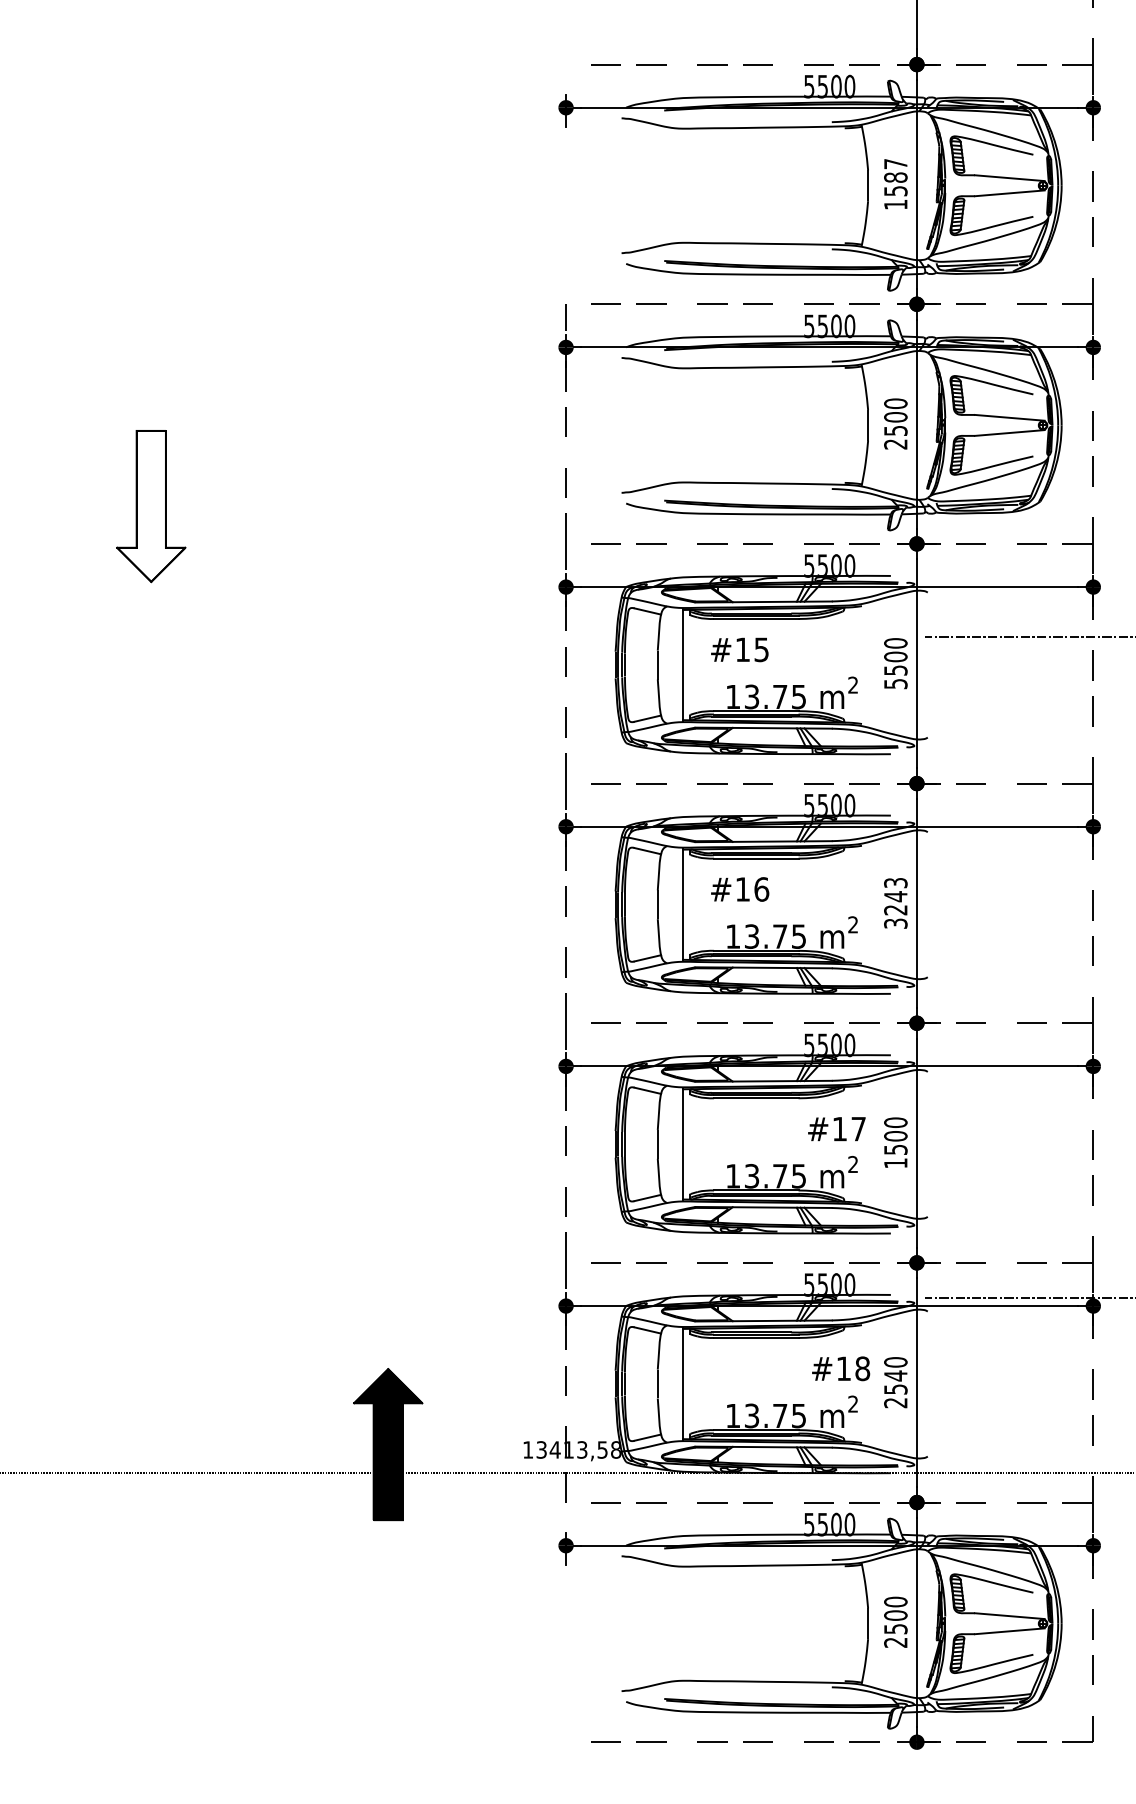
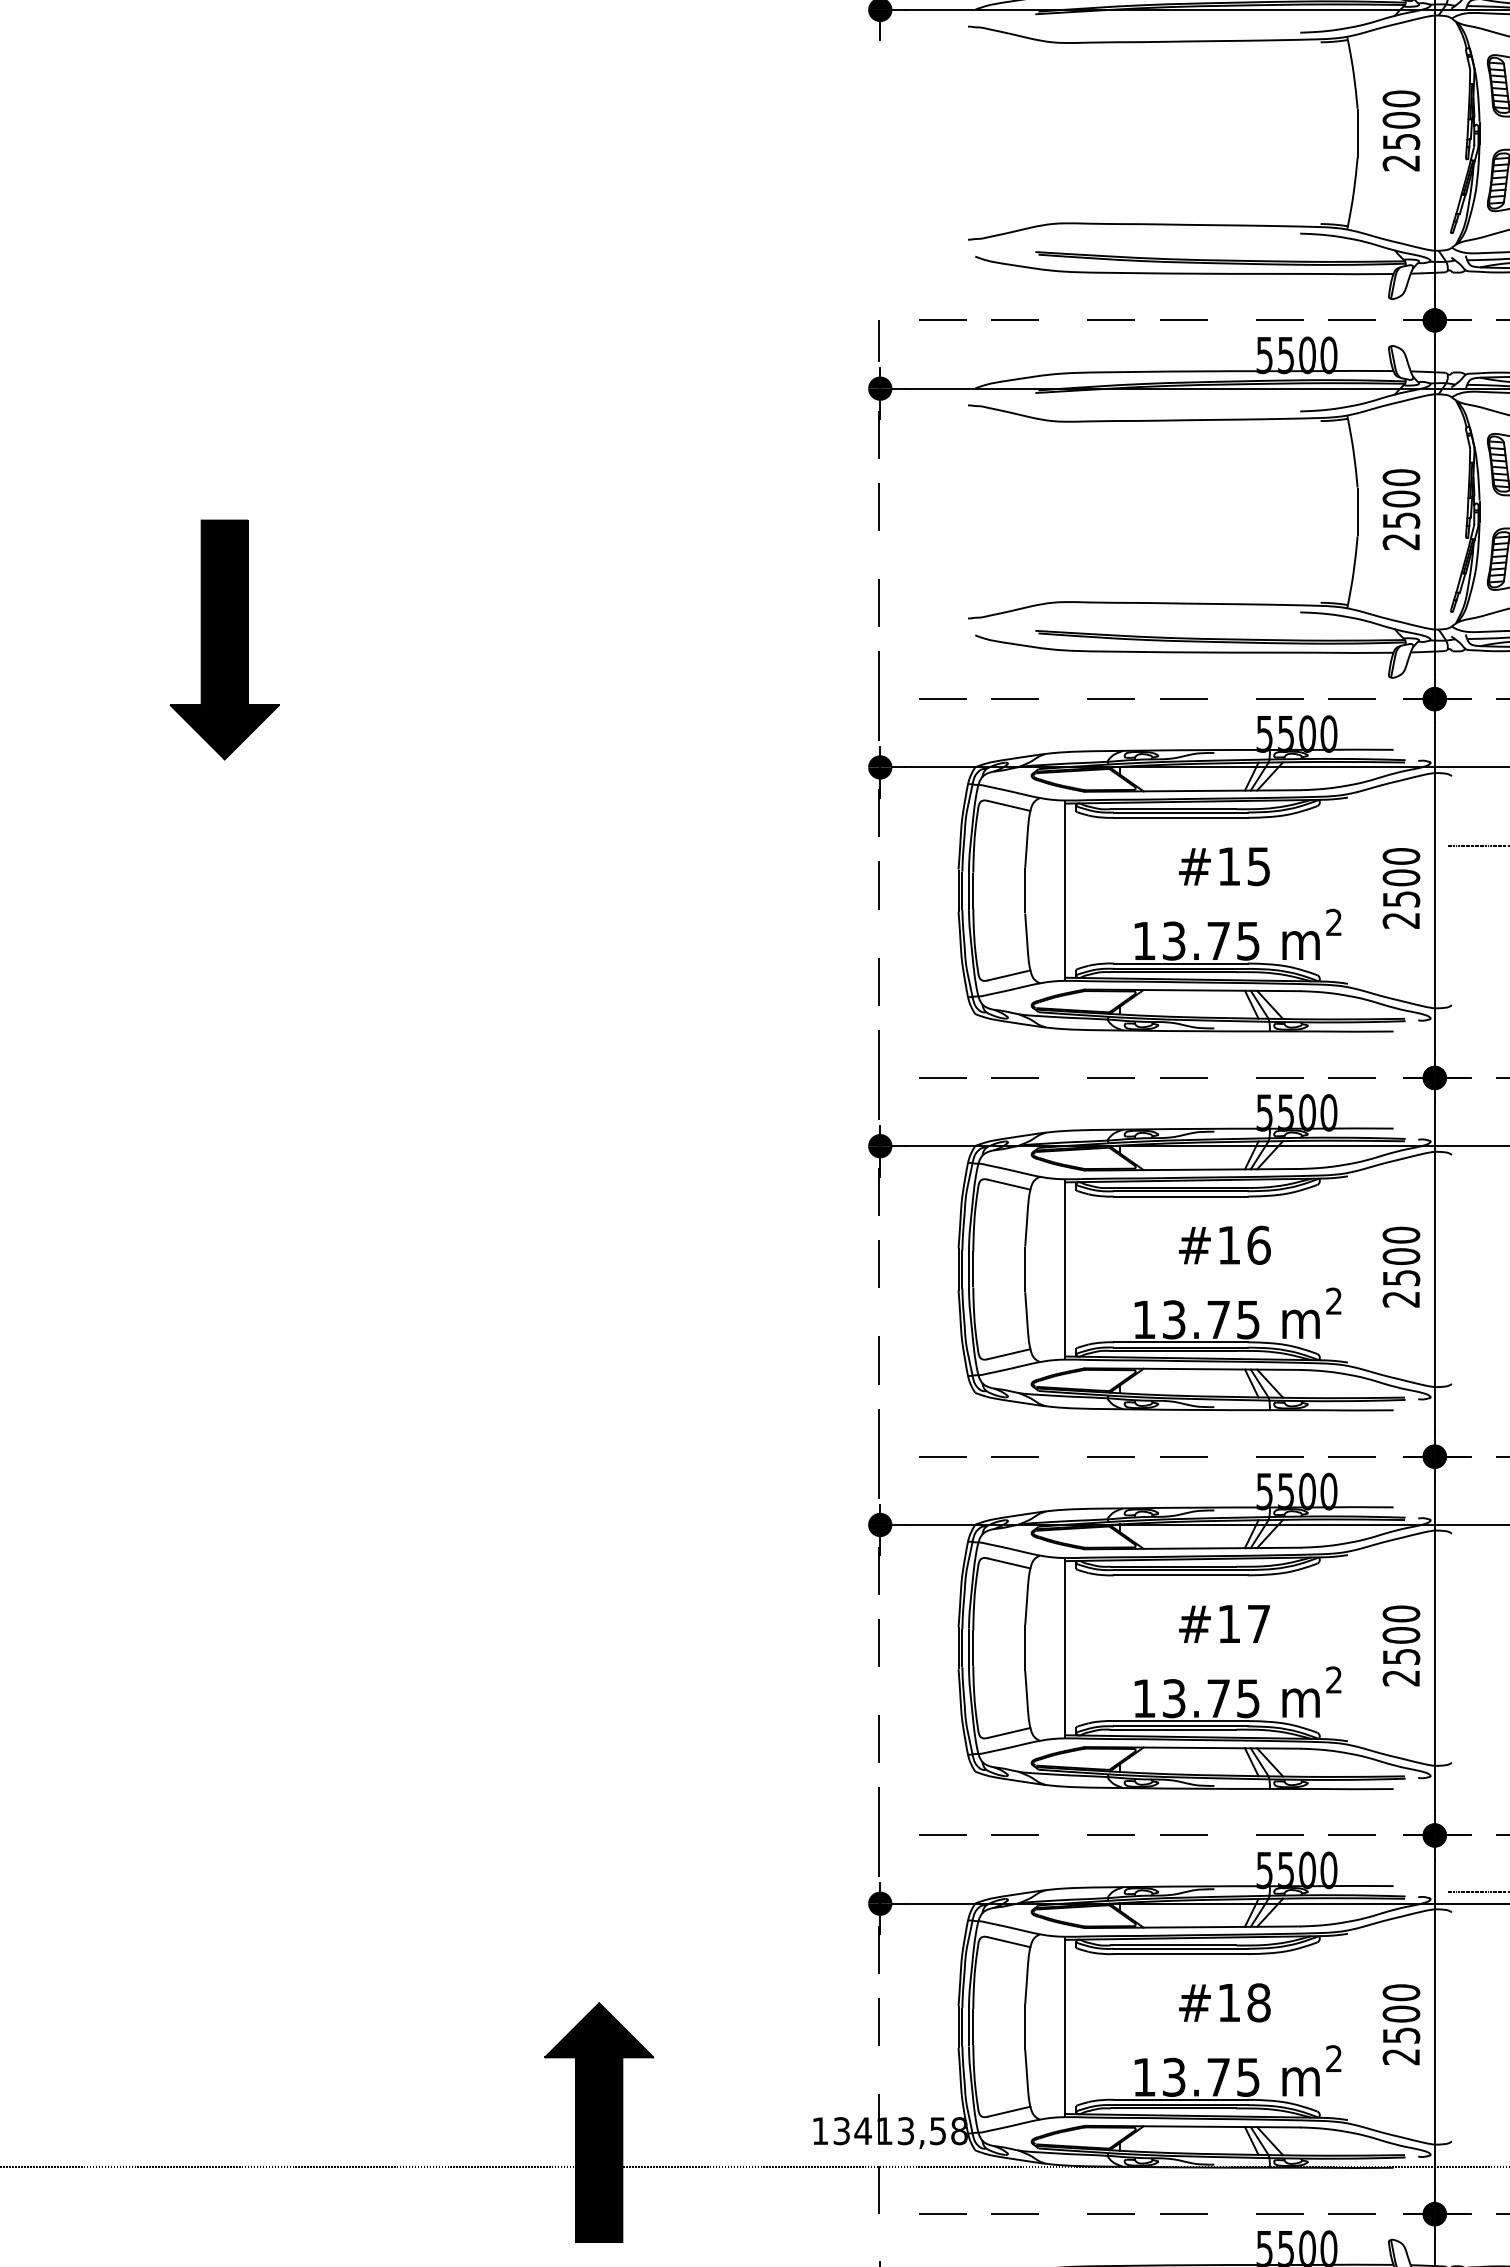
text: (895, 183) -> (1400, 129), 1587 -> 2500
fill: (151, 505) -> (225, 638), added
text: (739, 649) -> (1223, 866), moved
text: (895, 684) -> (1400, 921), 5500 -> 2500
text: (740, 889) -> (1225, 1245), moved
text: (895, 902) -> (1400, 1265), 3243 -> 2500
text: (836, 1129) -> (1223, 1624), moved
text: (895, 1163) -> (1400, 1678), 1500 -> 2500
text: (841, 1368) -> (1225, 2002), moved
text: (895, 1375) -> (1400, 2013), 2540 -> 2500

